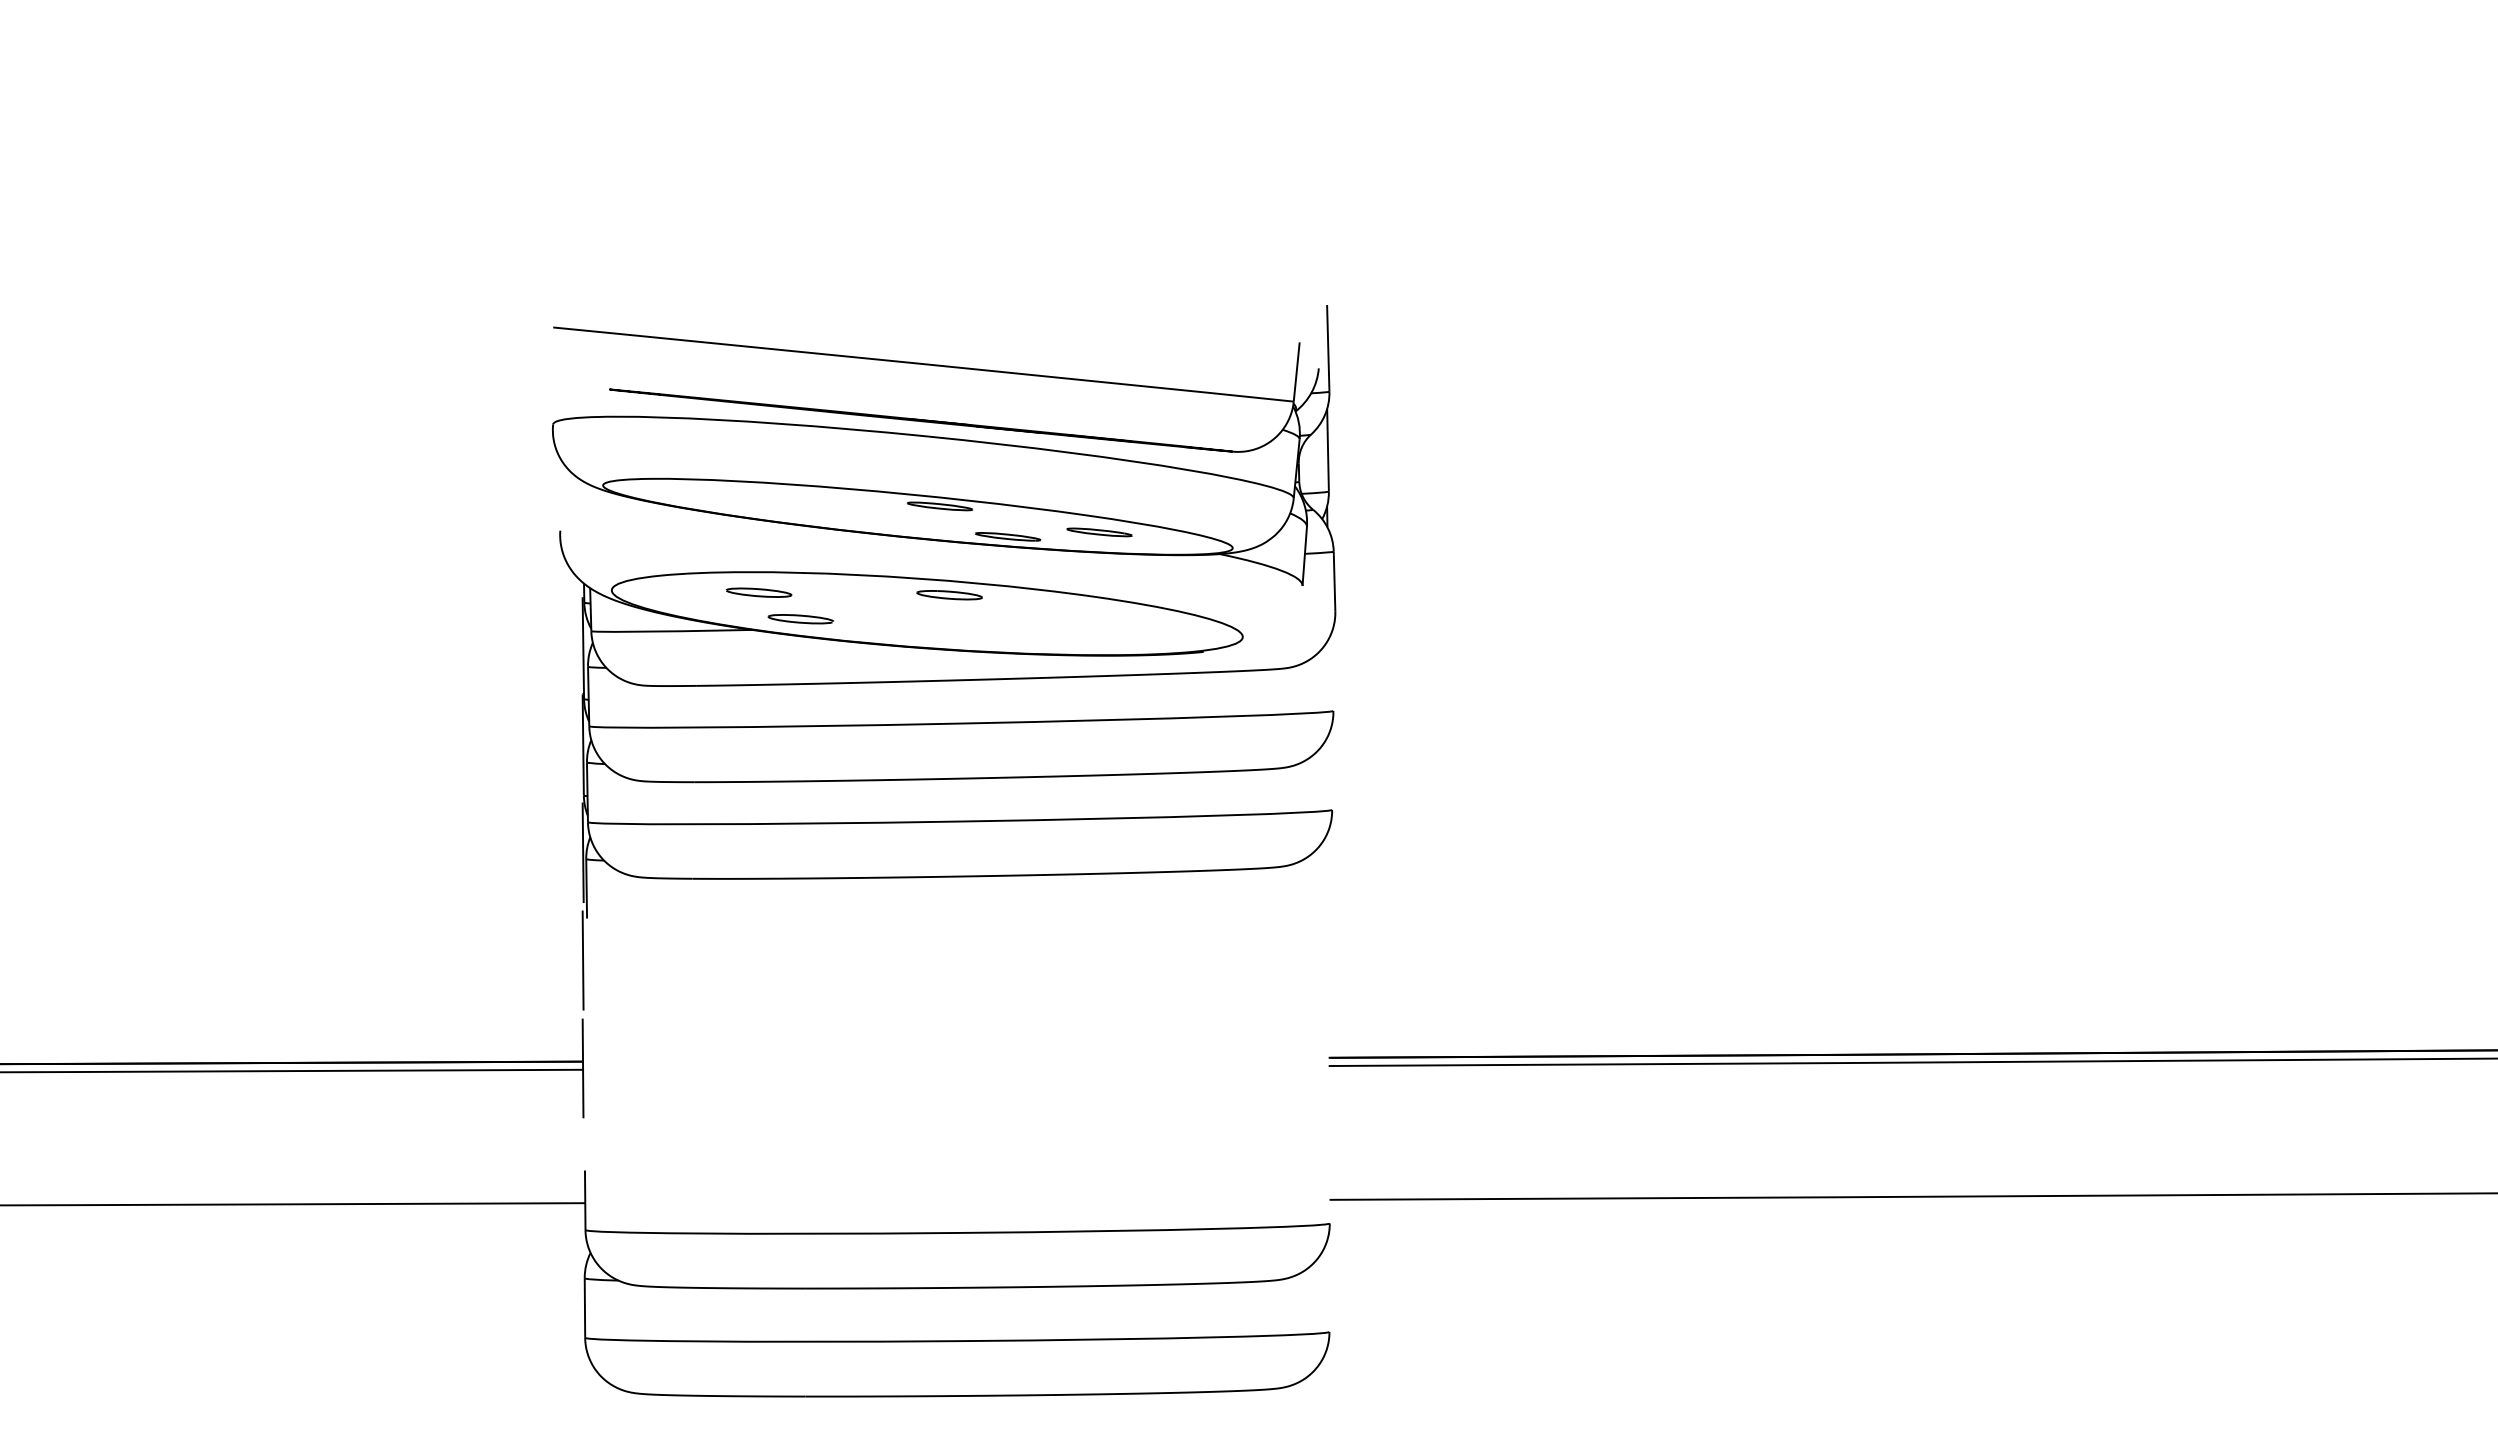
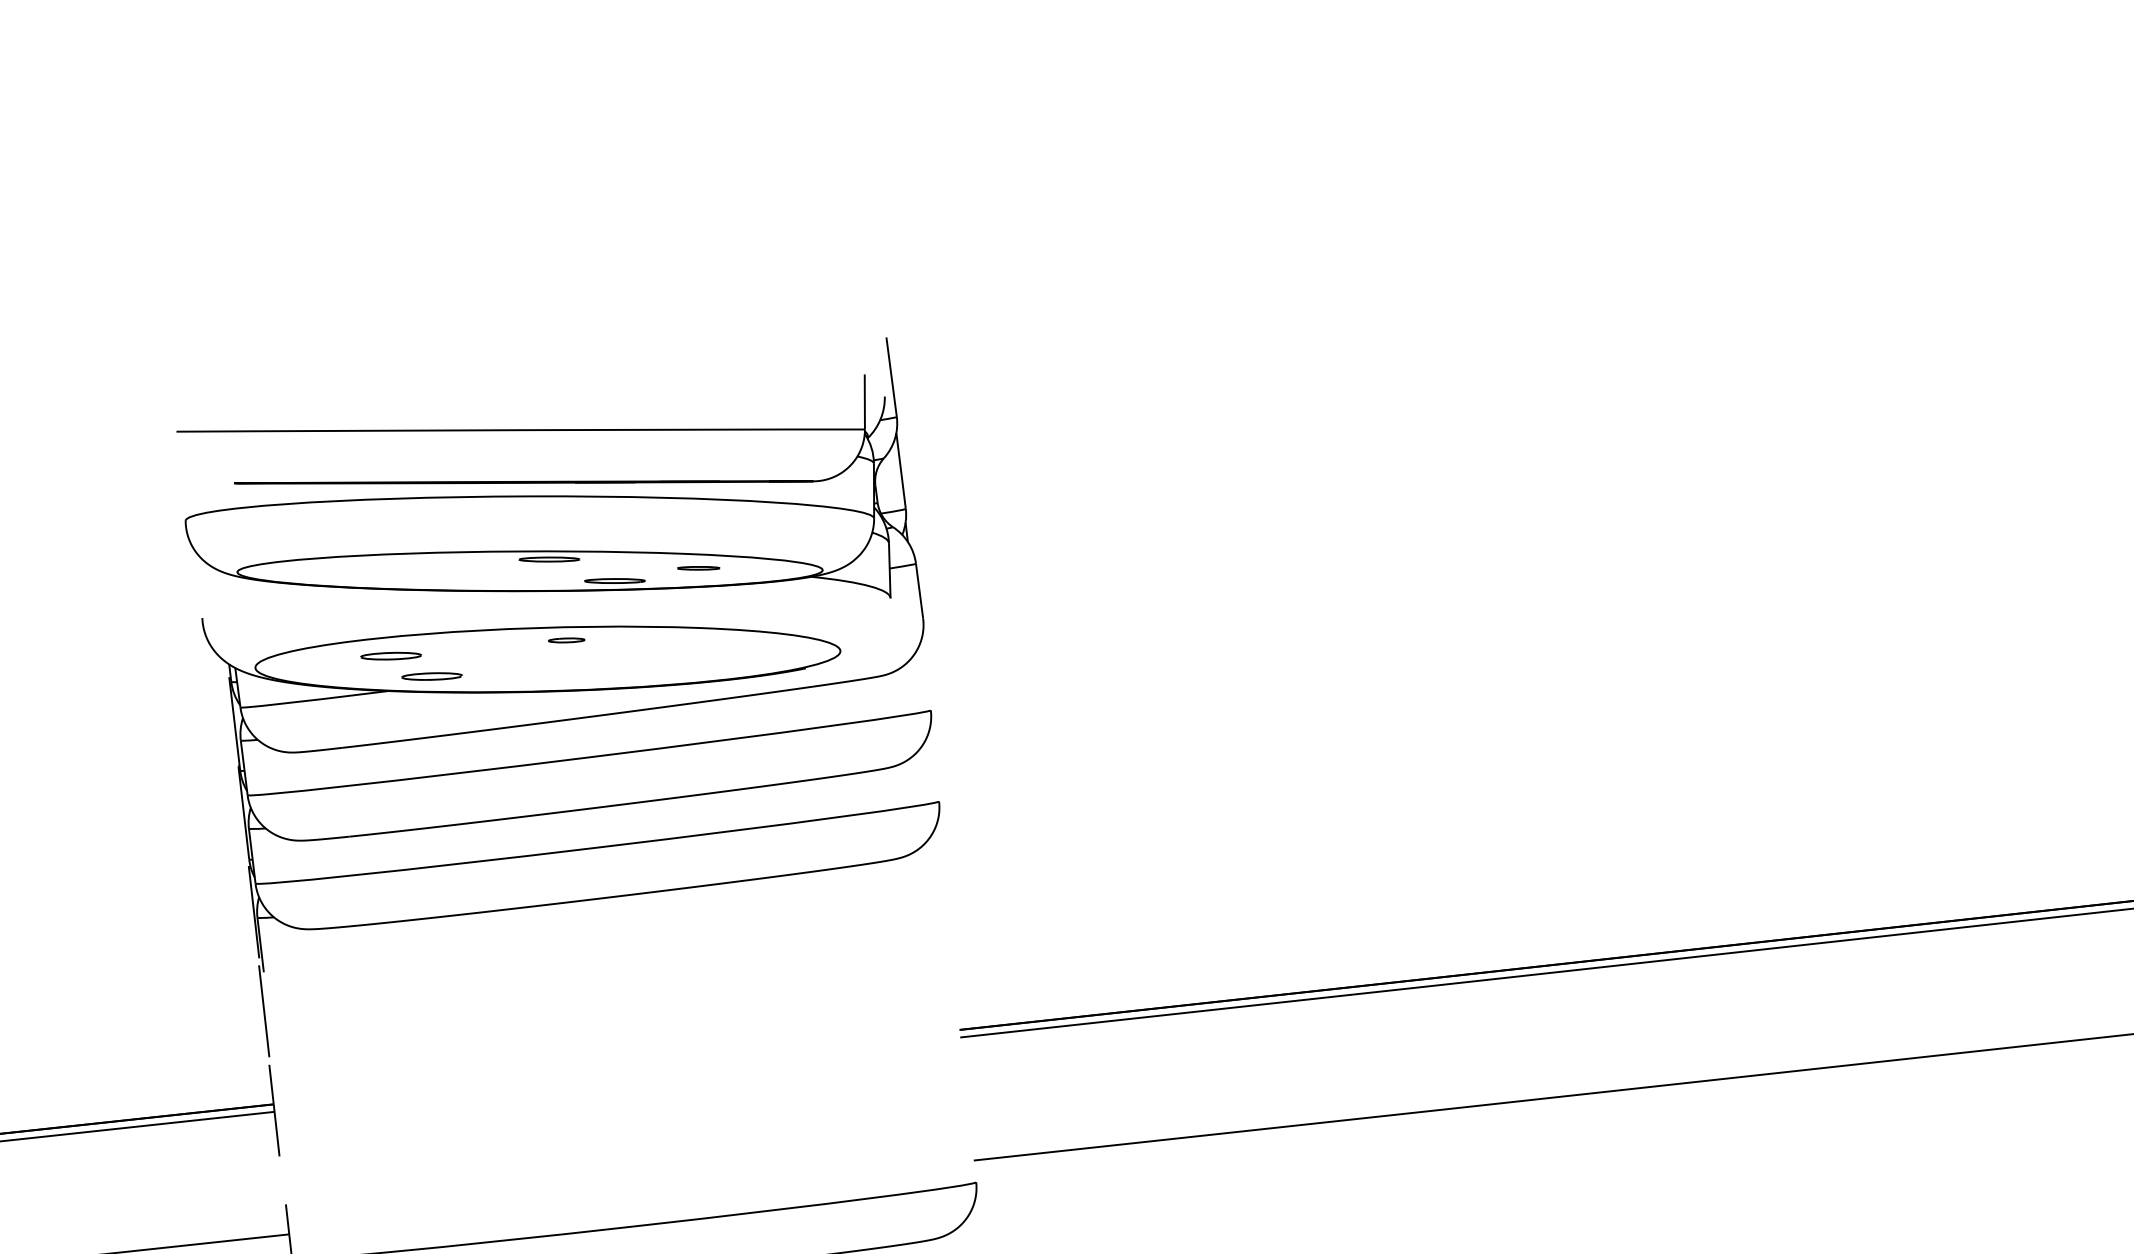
part: (1099, 532) -> (698, 568), size x0.7
part: (949, 595) -> (566, 640), size x0.6

